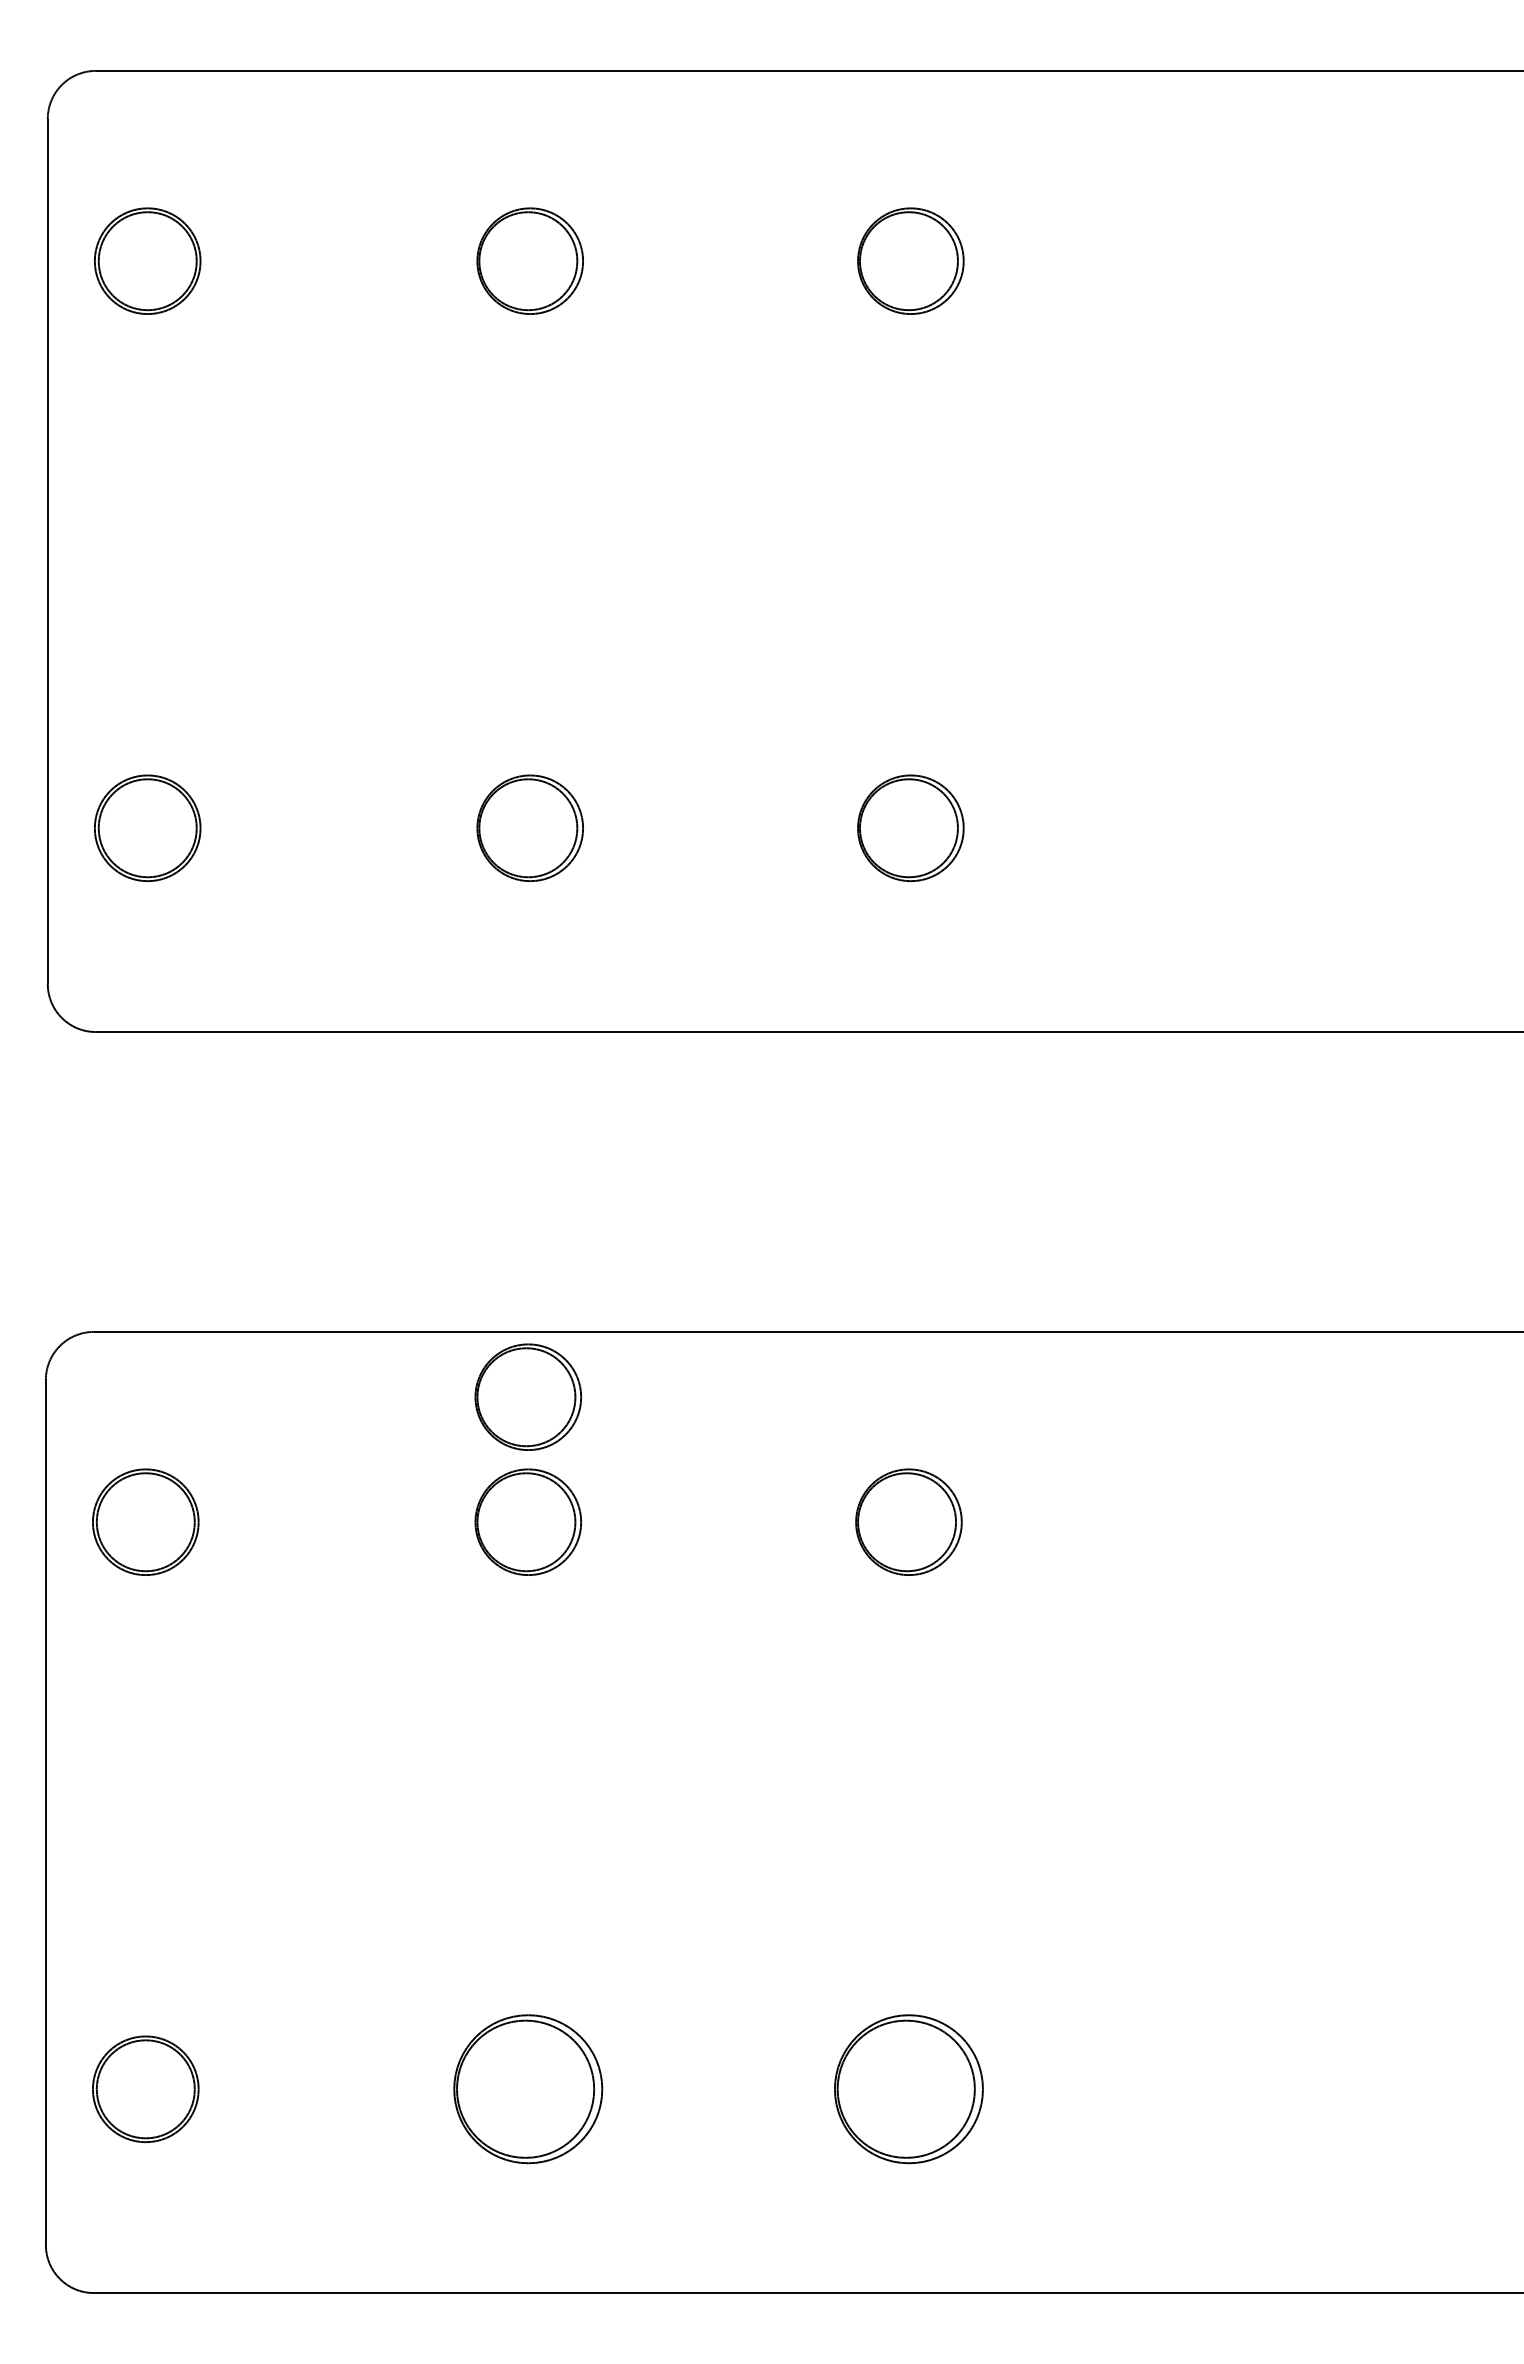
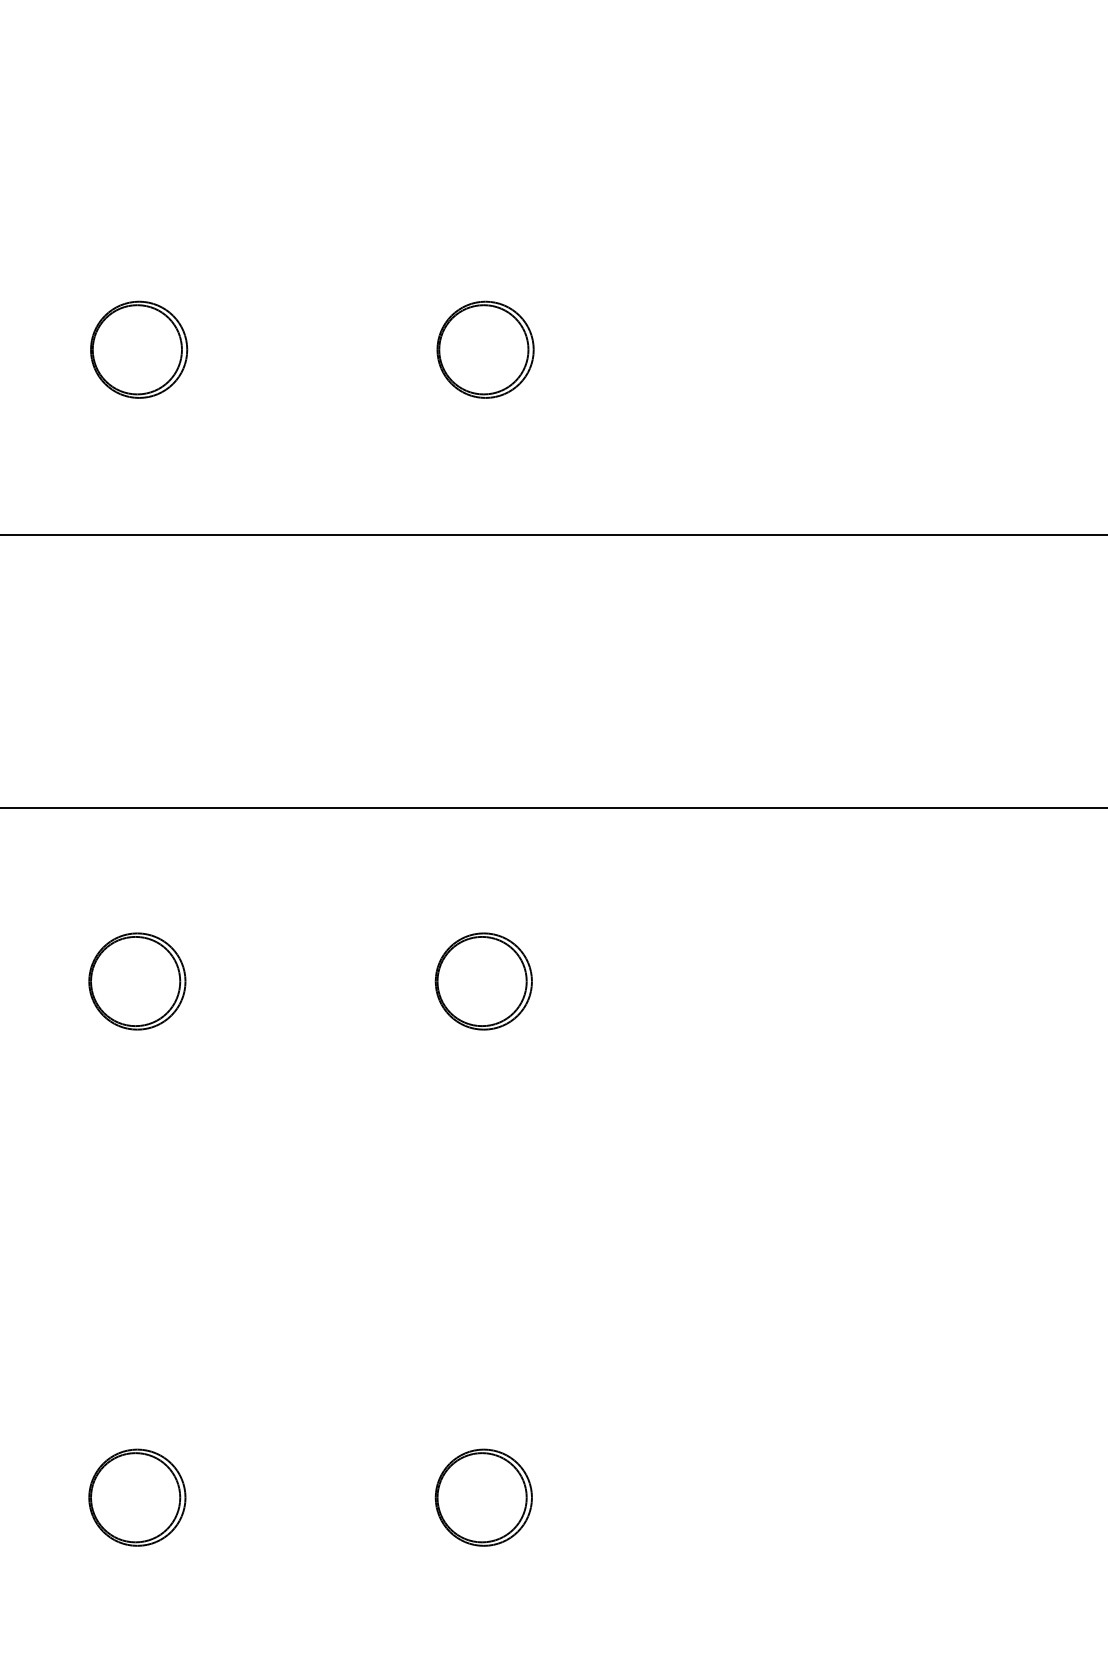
part: (528, 1396) -> (137, 867), removed
part: (528, 2089) -> (137, 1497), size x0.71
part: (908, 2089) -> (483, 1497), size x0.71

